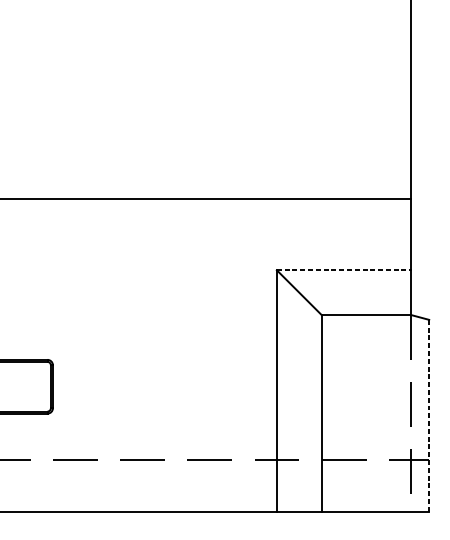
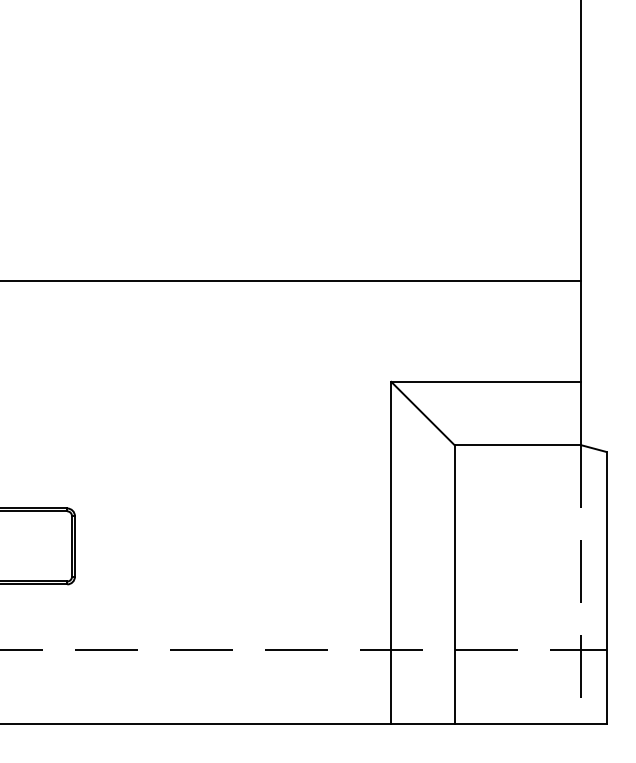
line: (344, 270) -> (486, 381), dashed -> solid
line: (429, 415) -> (606, 587), dashed -> solid

